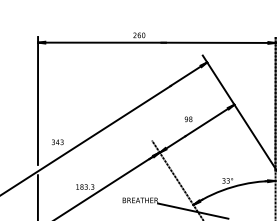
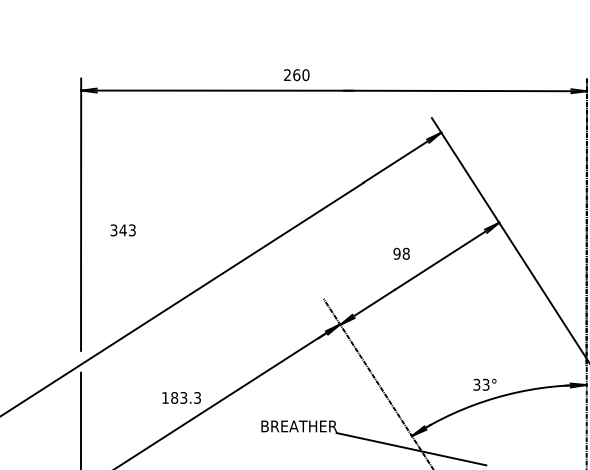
text: (57, 142) -> (122, 230), moved

